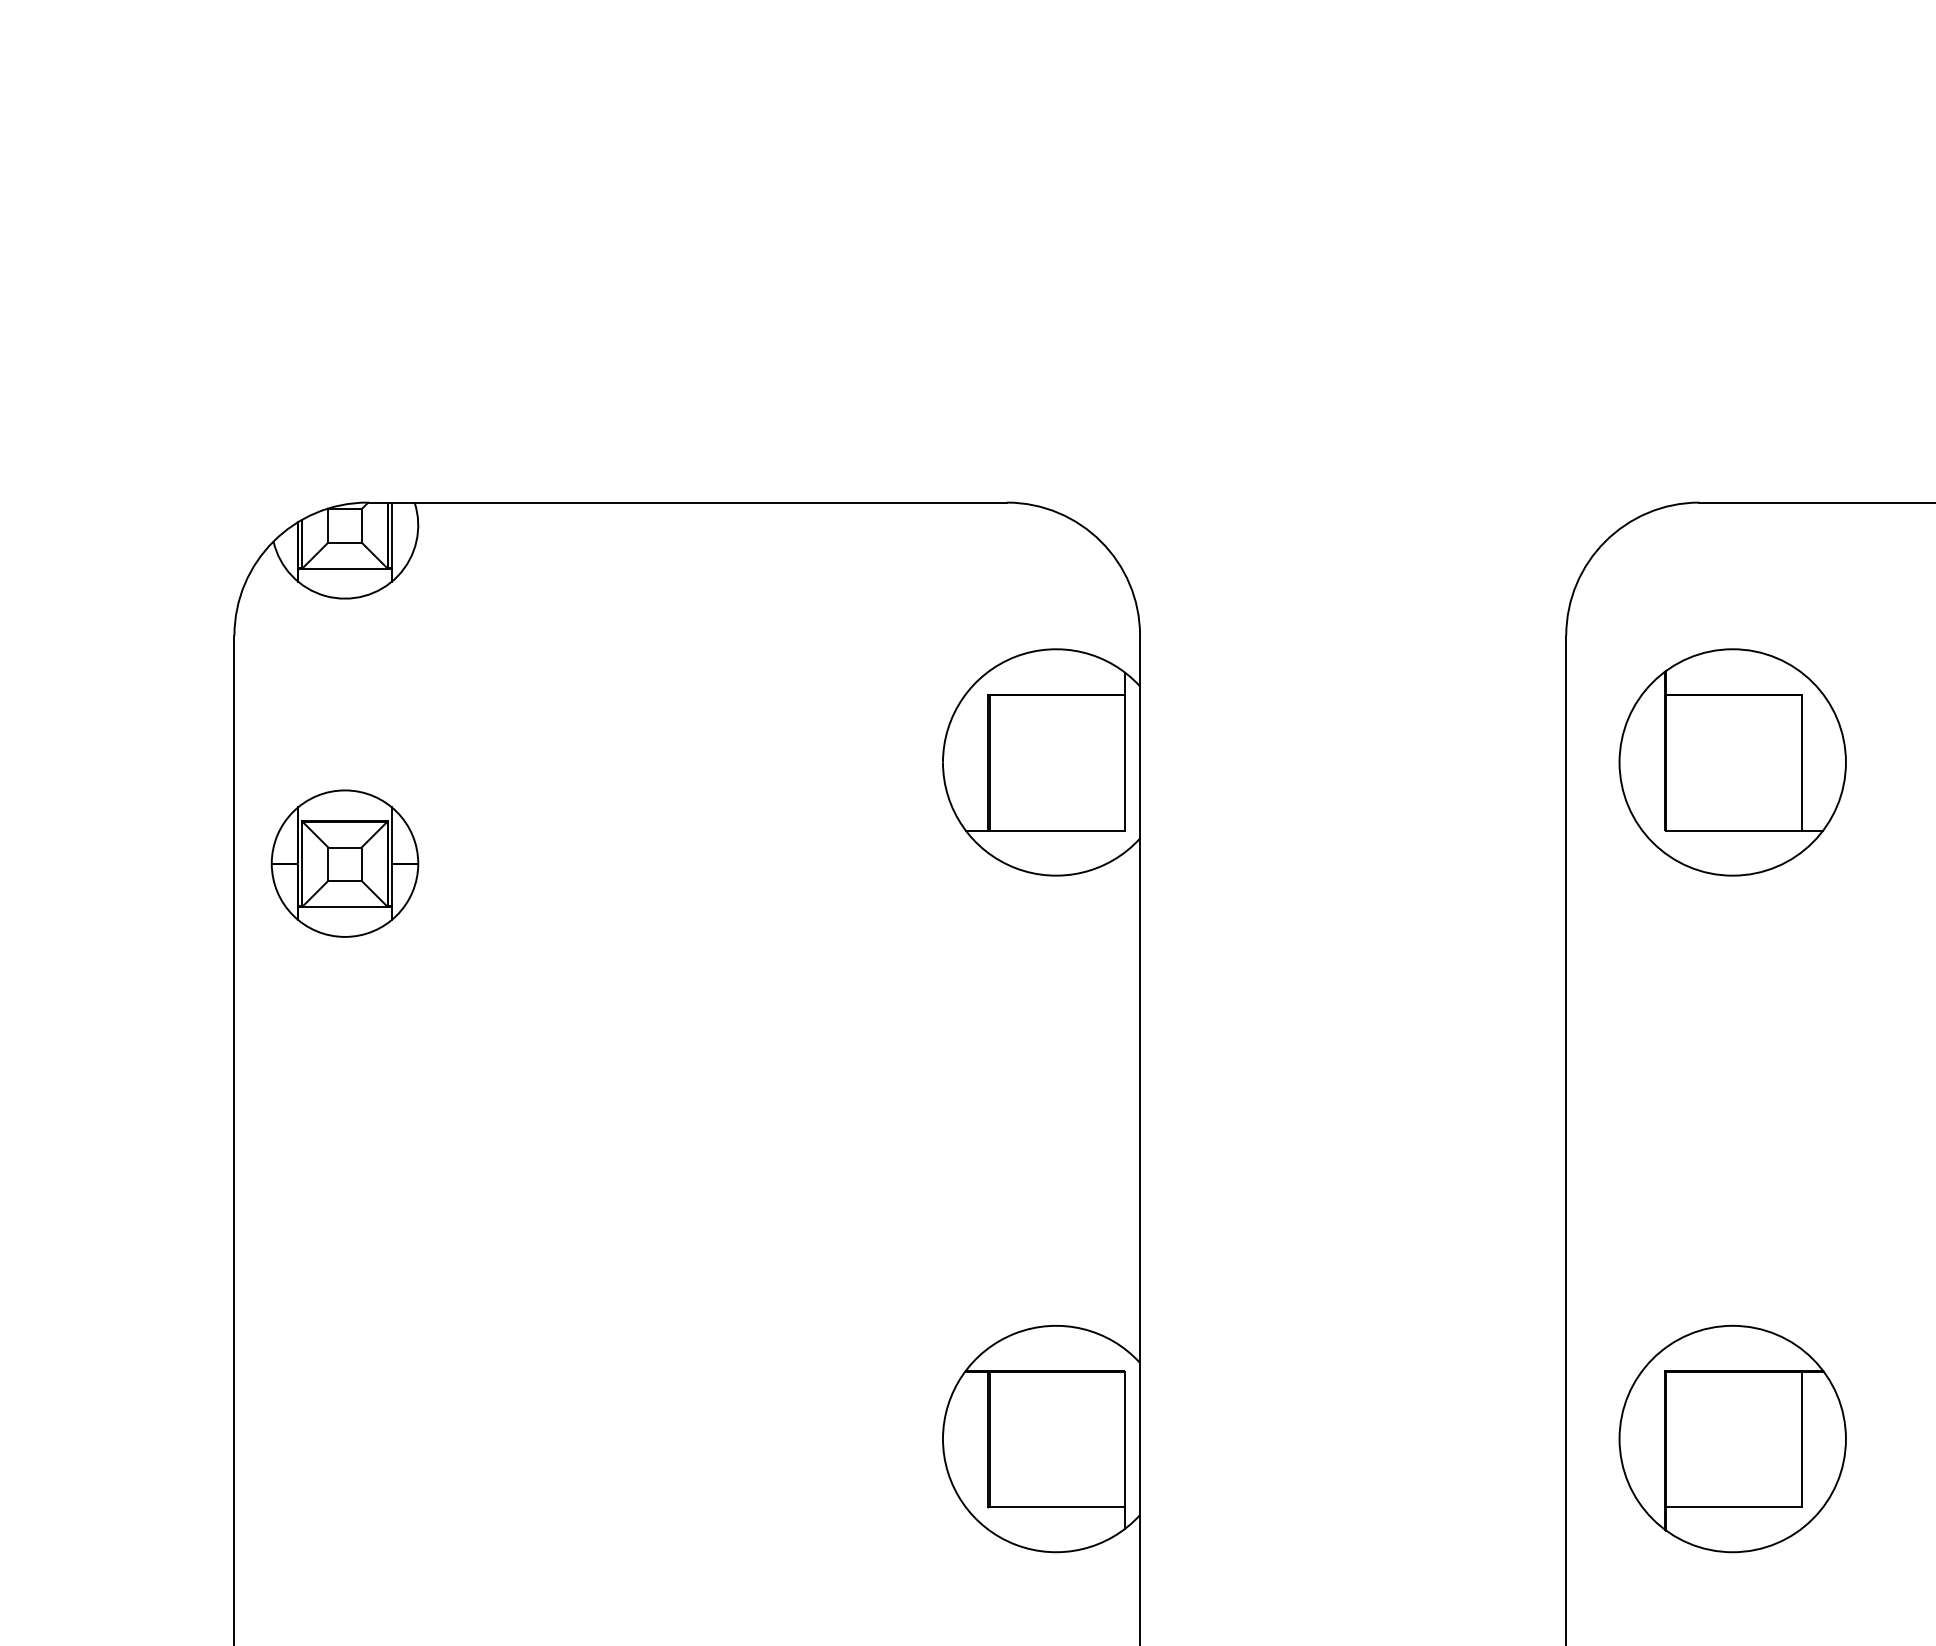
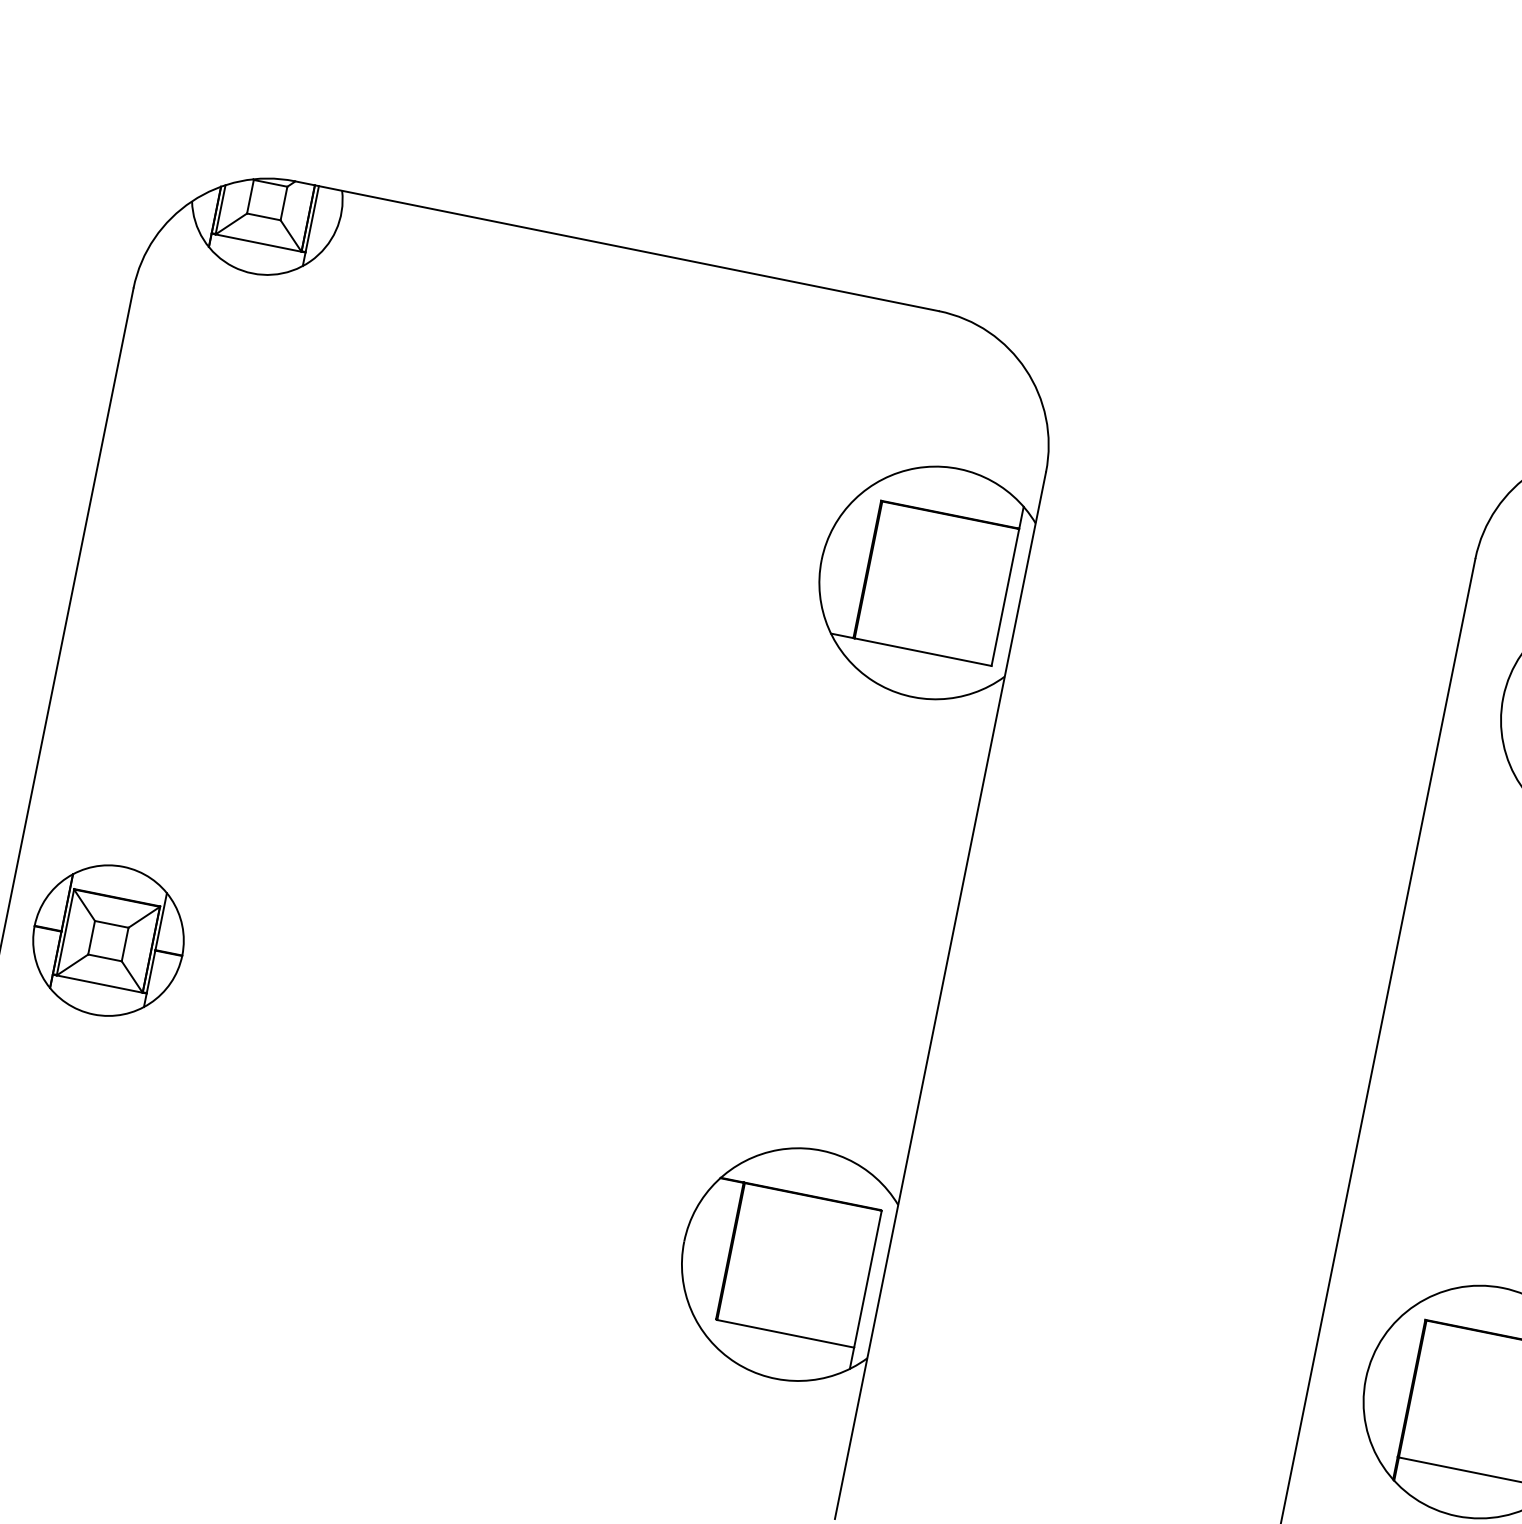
part: (344, 863) -> (108, 940), moved

